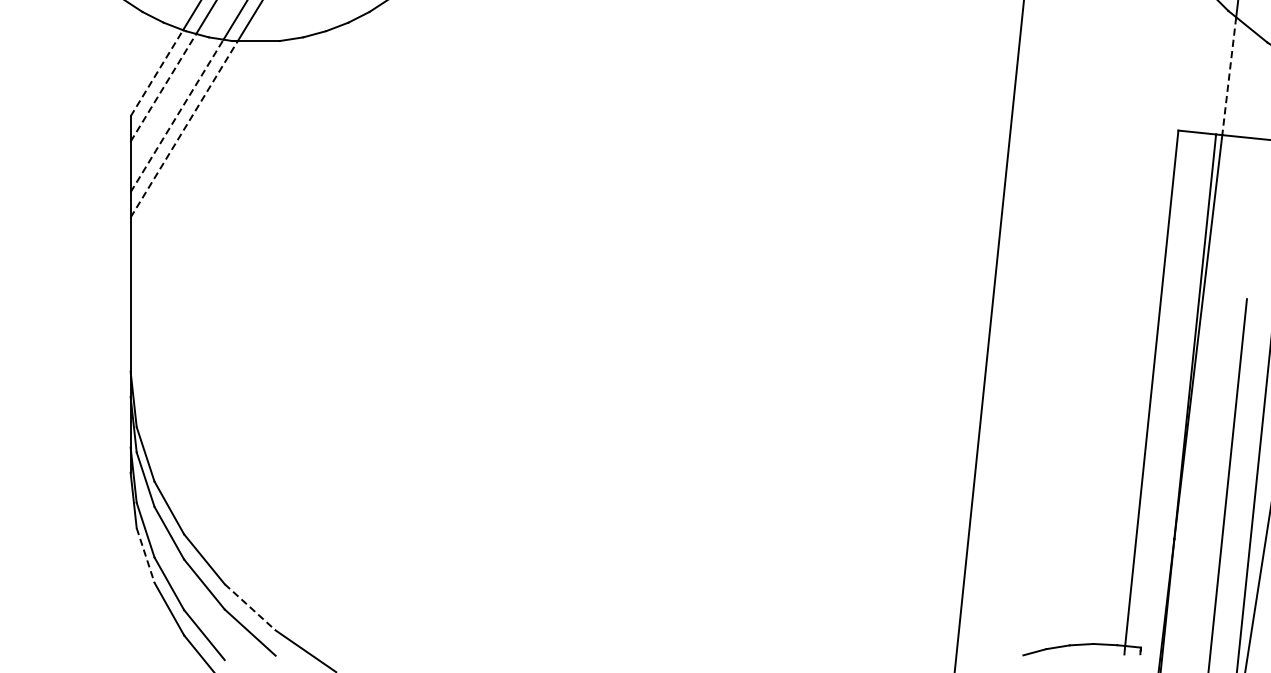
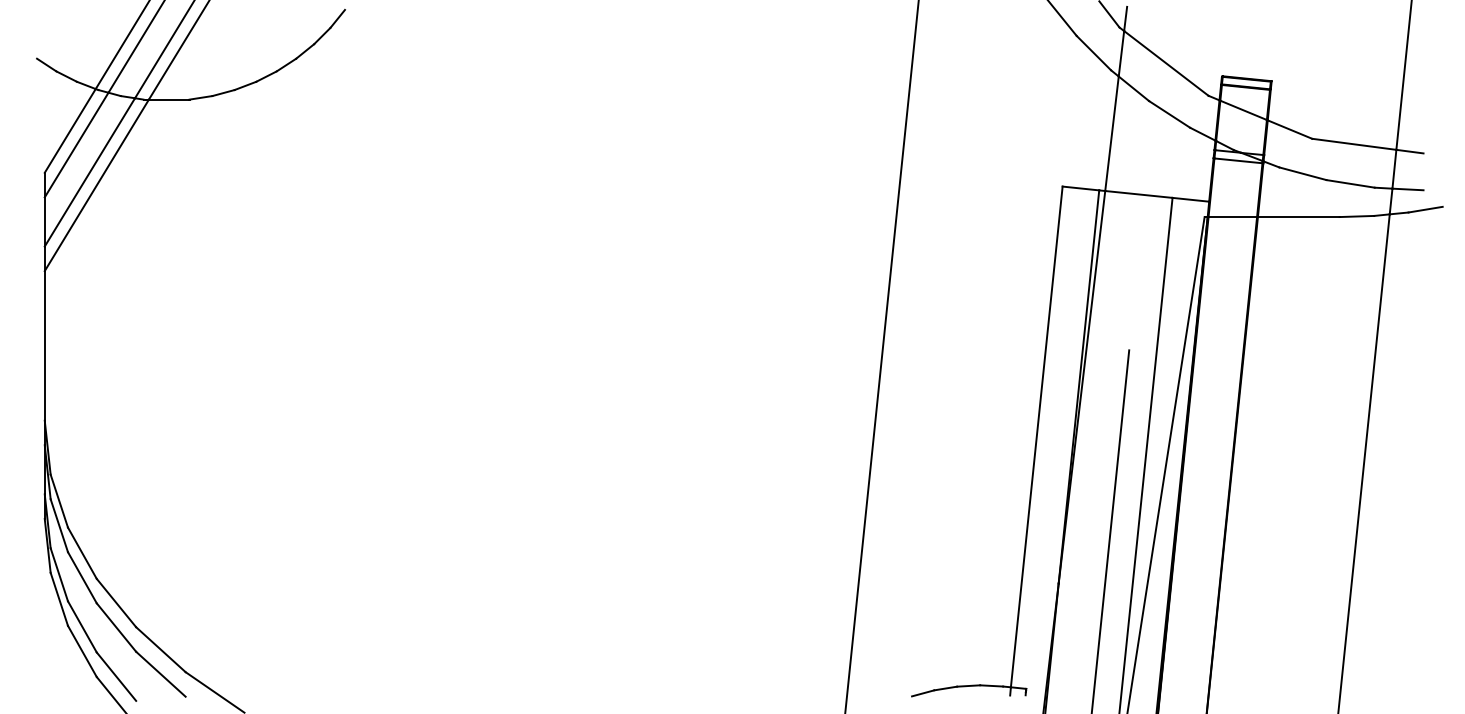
line: (157, 72) -> (70, 130), dashed -> solid
line: (1229, 75) -> (1112, 133), dashed -> solid
line: (163, 87) -> (76, 144), dashed -> solid
line: (176, 116) -> (89, 172), dashed -> solid
line: (184, 128) -> (97, 184), dashed -> solid
line: (145, 555) -> (59, 599), dashed -> solid
line: (250, 608) -> (161, 650), dashed -> solid

